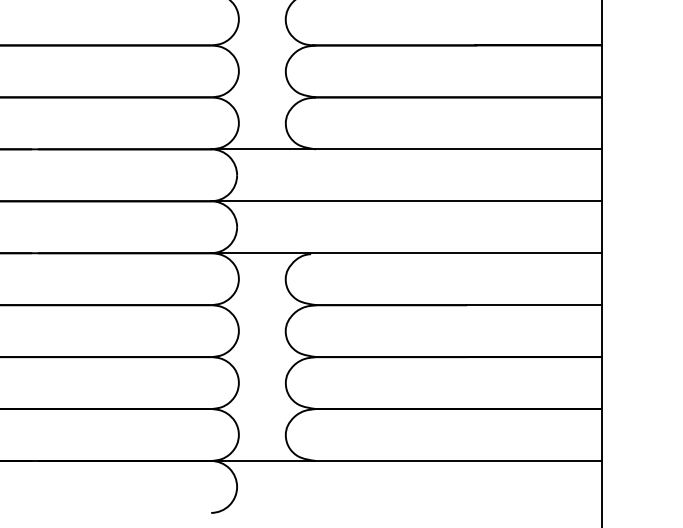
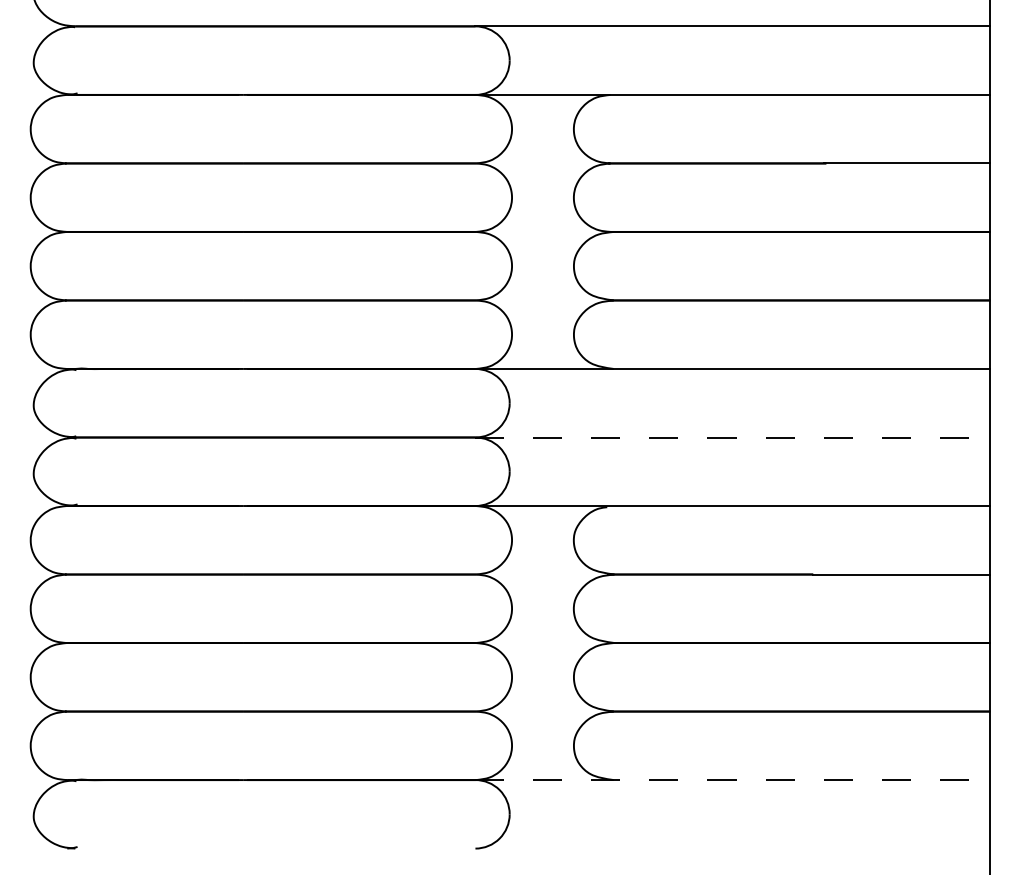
line: (406, 201) -> (733, 437), solid -> dashed
line: (406, 461) -> (733, 780), solid -> dashed

